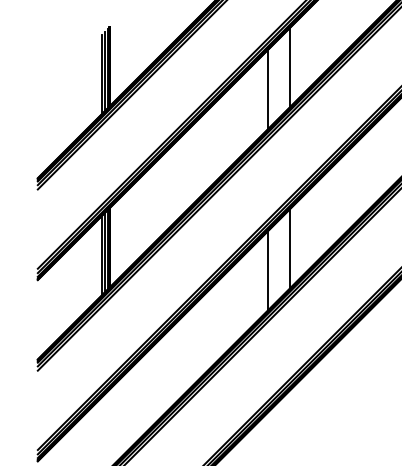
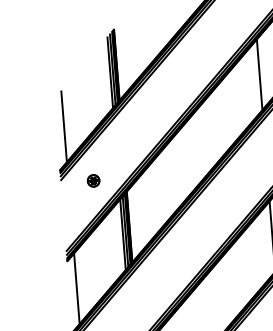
line: (45, 130) -> (63, 126), added
part: (73, 192) -> (93, 180), added
line: (45, 311) -> (76, 288), added

